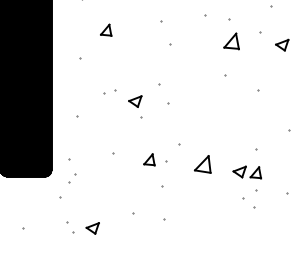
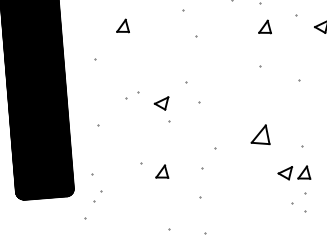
part: (231, 40) -> (264, 26), size x0.71
part: (149, 159) -> (161, 171), moved
part: (202, 164) -> (259, 135), moved

